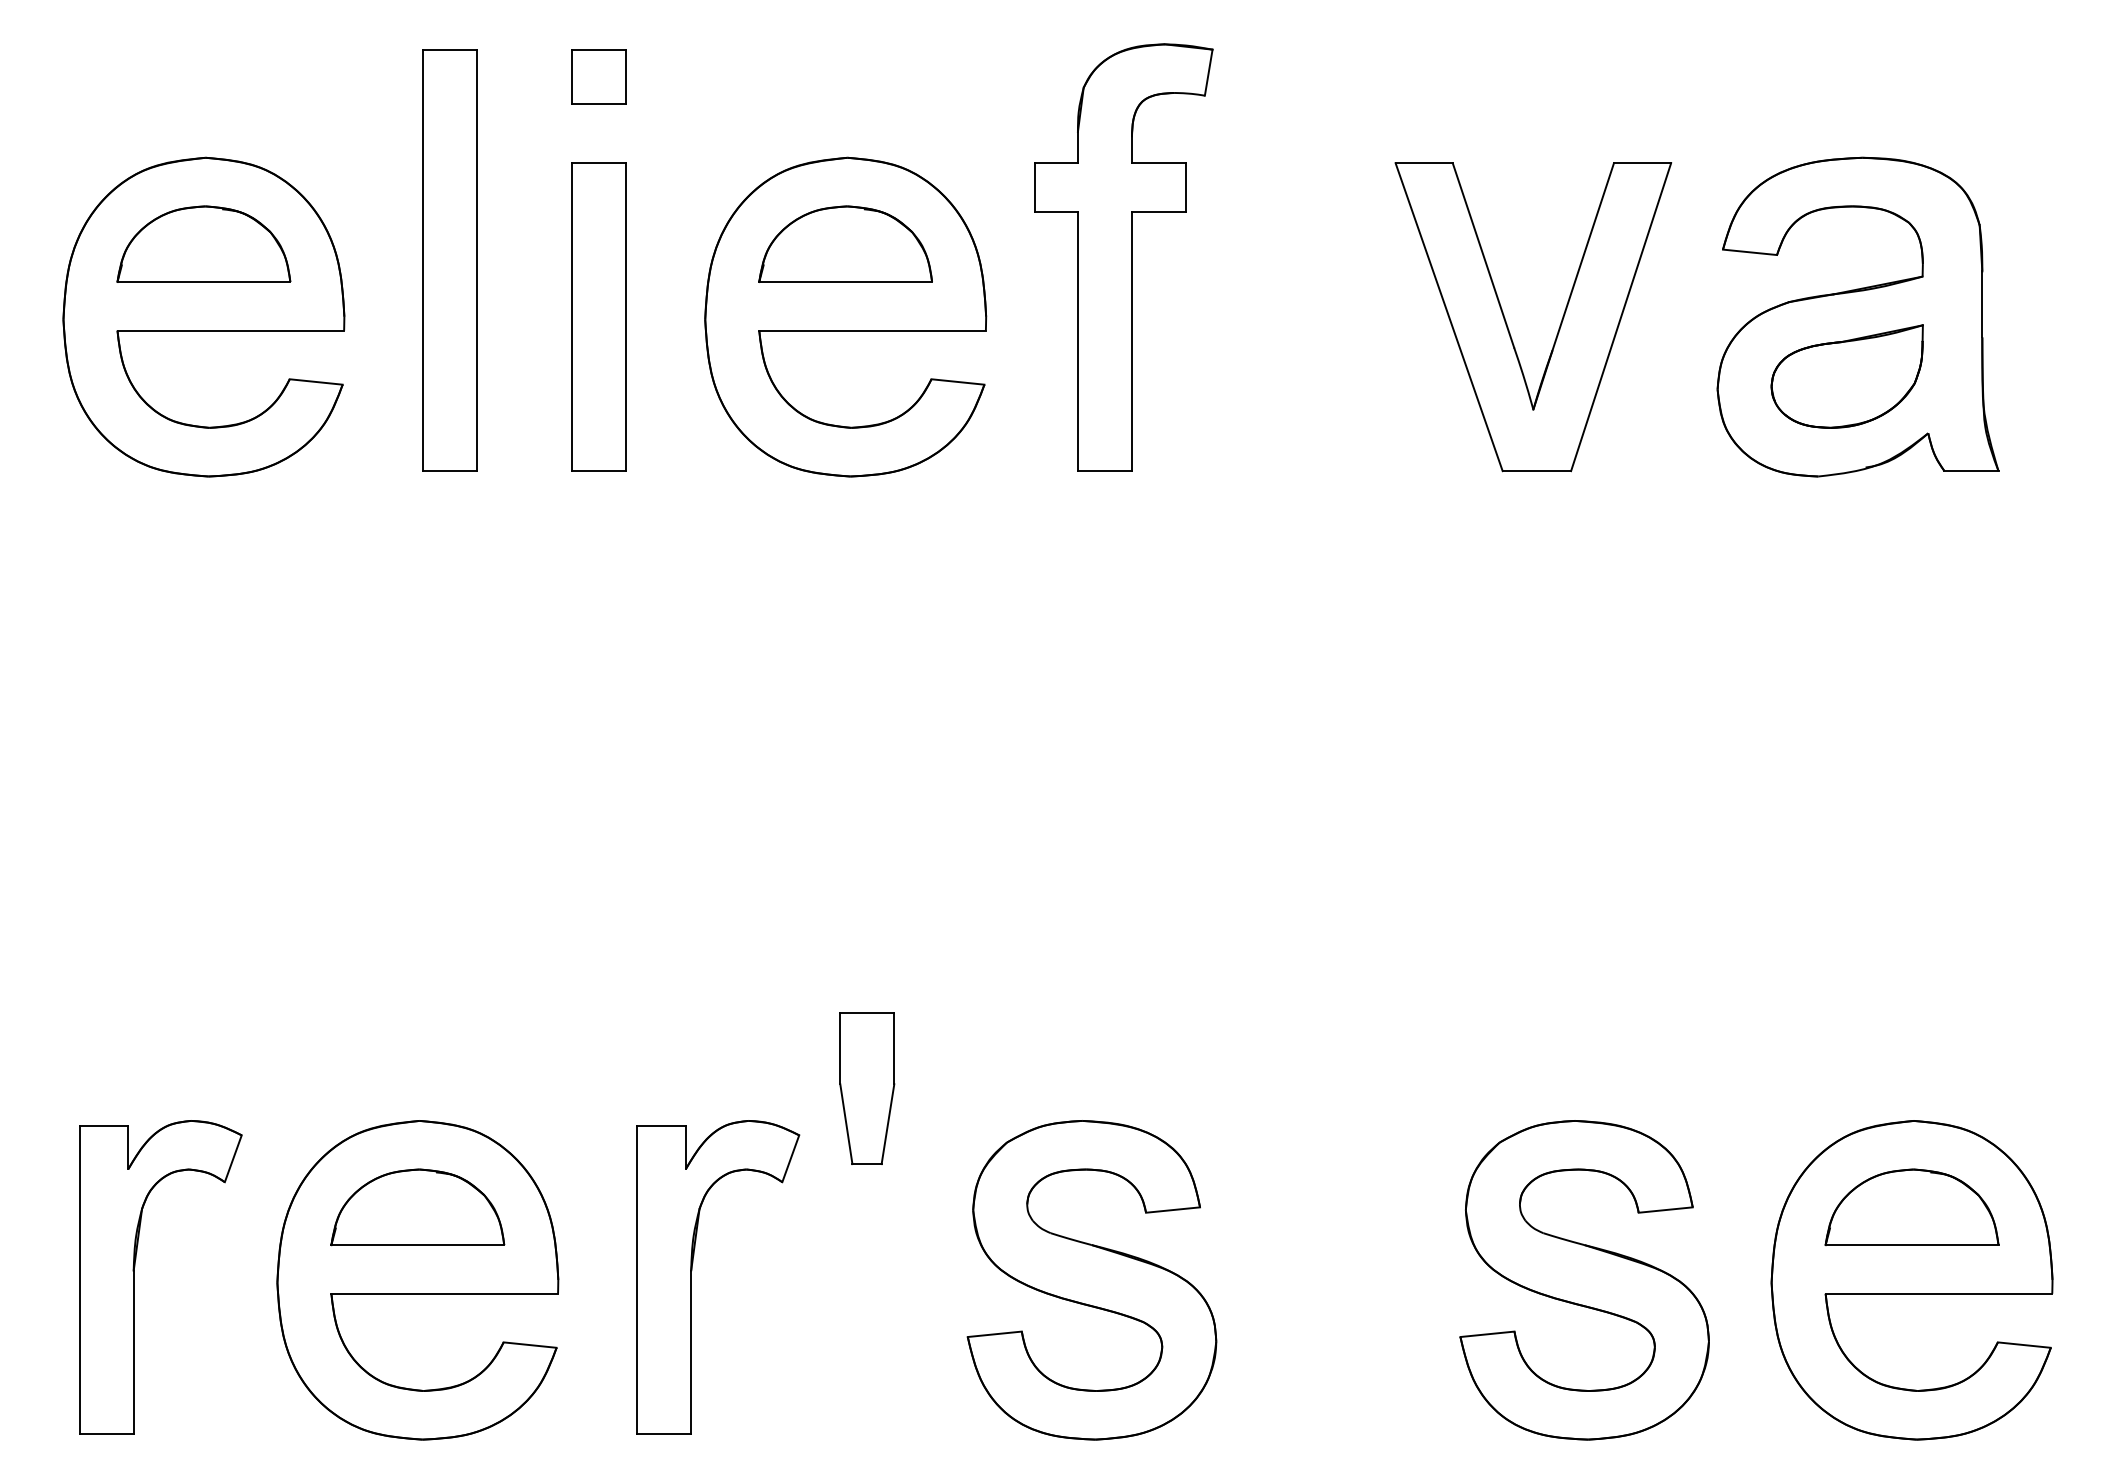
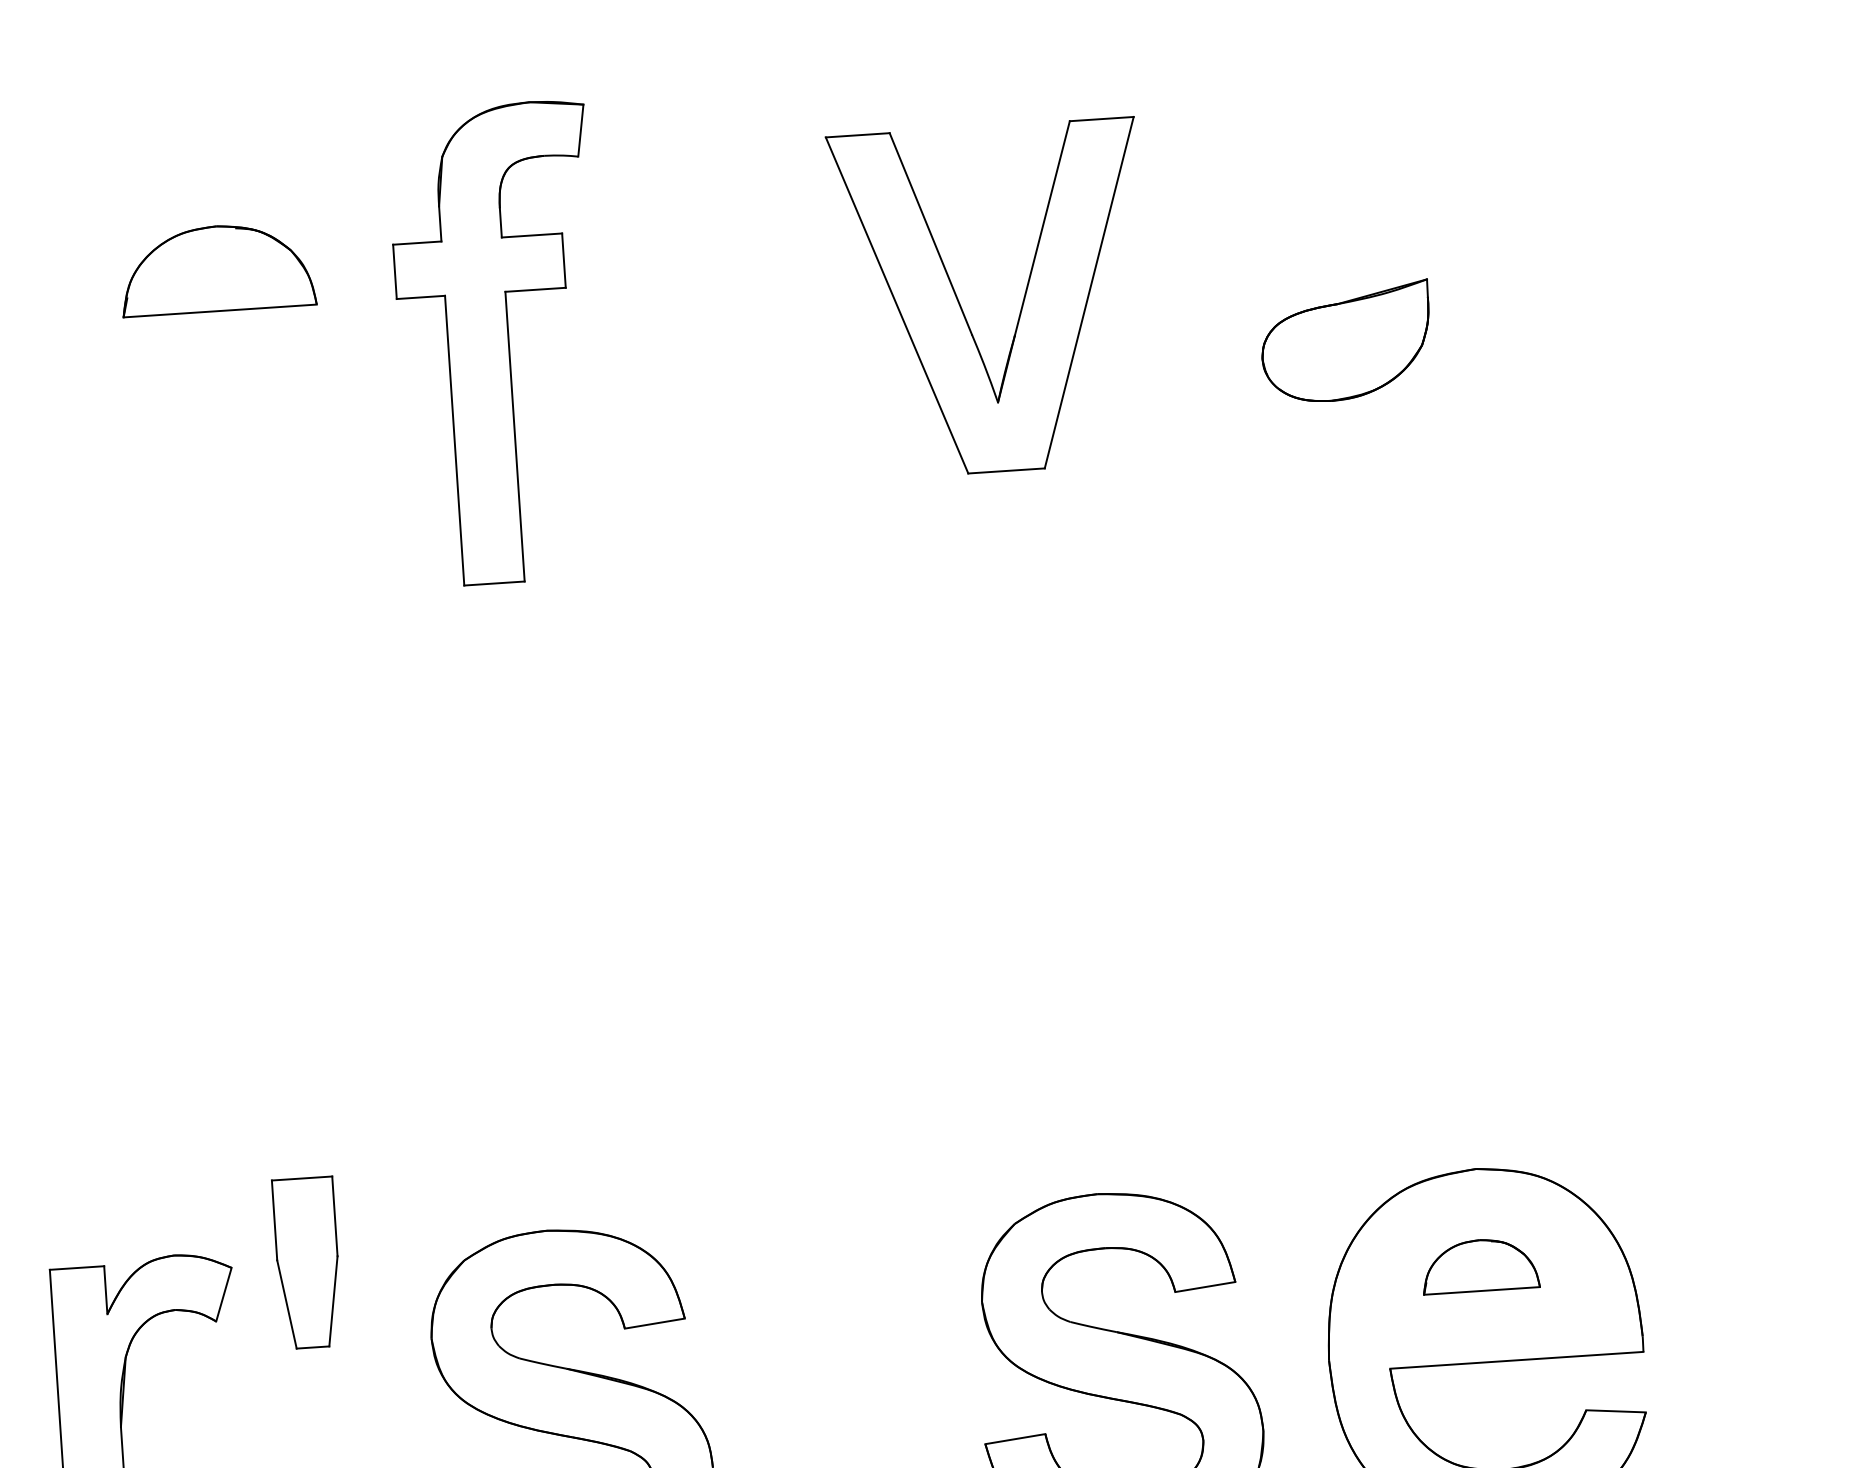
part: (1123, 257) -> (499, 343), moved
part: (845, 316) -> (222, 349), removed
part: (1857, 316) -> (1353, 274), removed
part: (867, 1088) -> (307, 1262), moved
part: (1911, 1206) -> (1479, 1264), size x0.6

